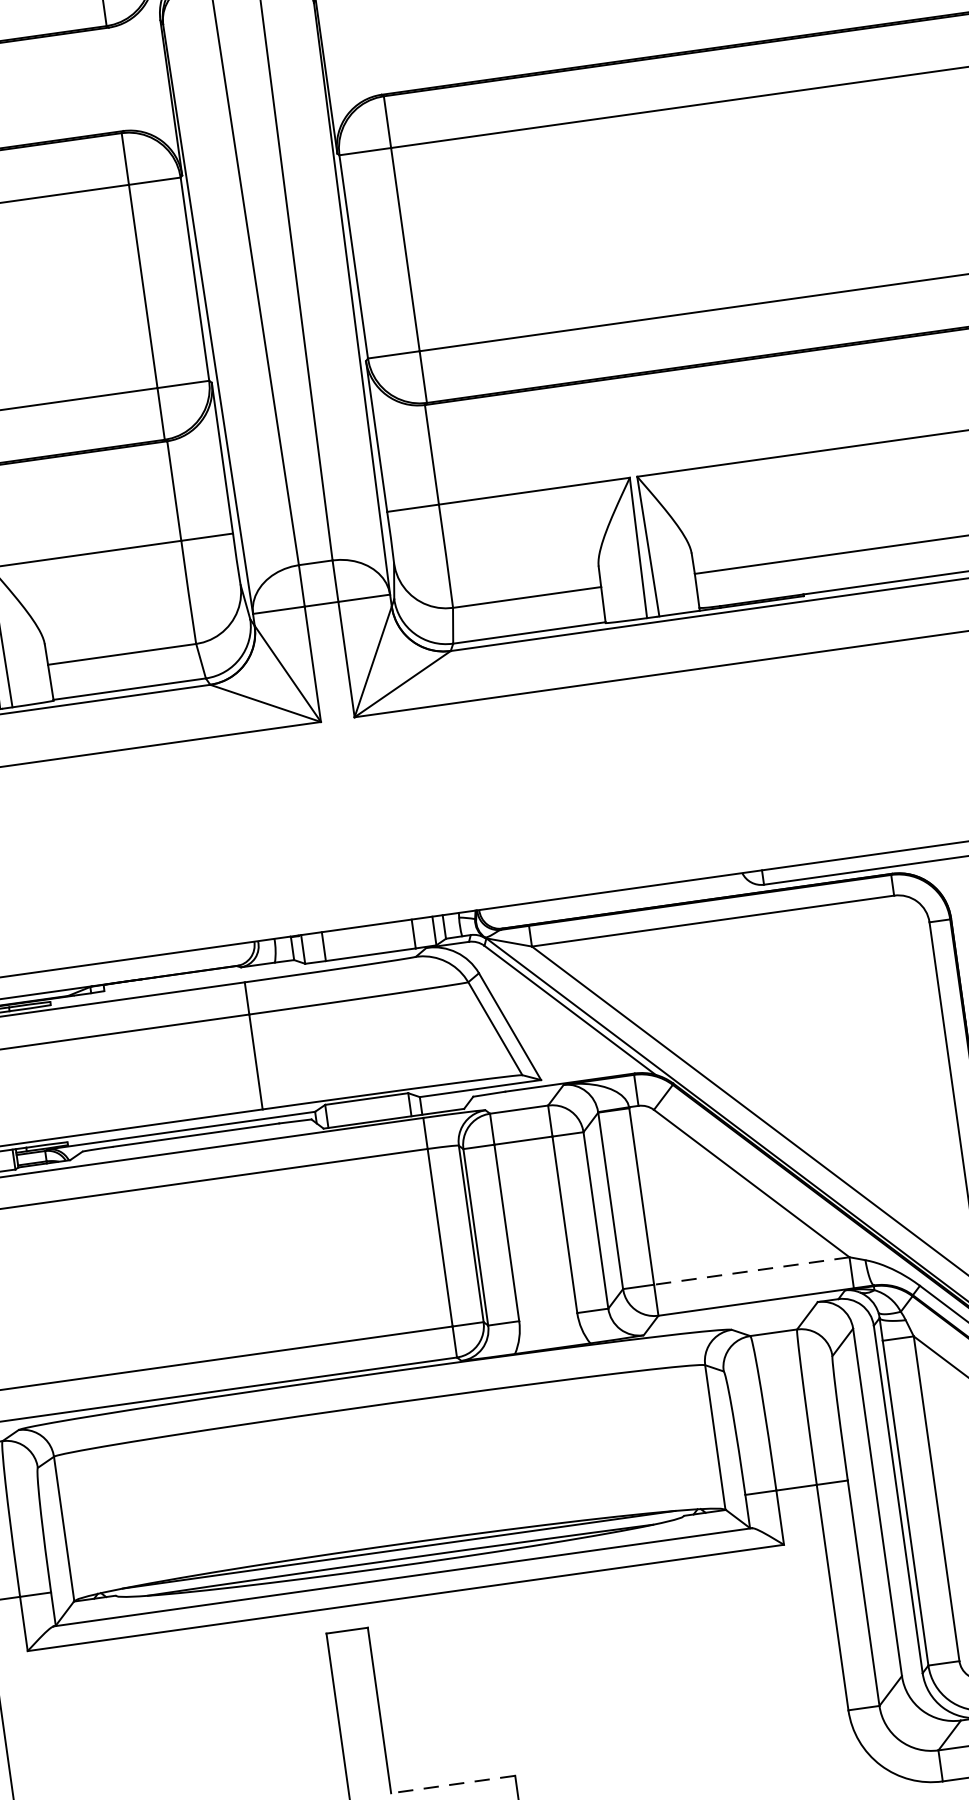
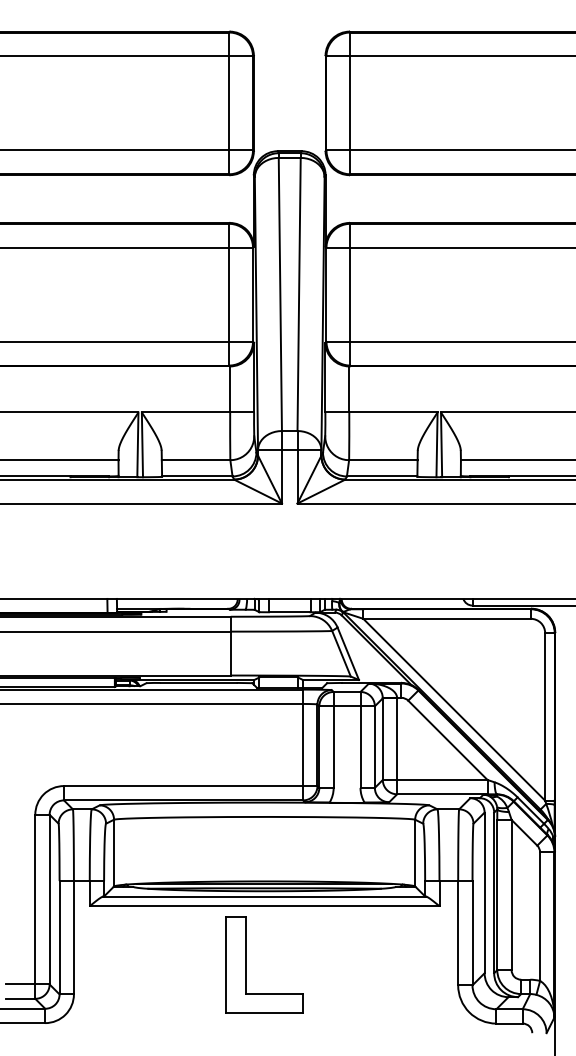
line: (749, 1270) -> (441, 779), dashed -> solid
line: (453, 1783) -> (274, 993), dashed -> solid

